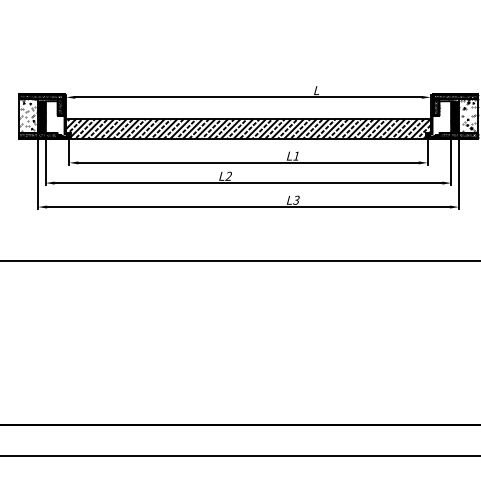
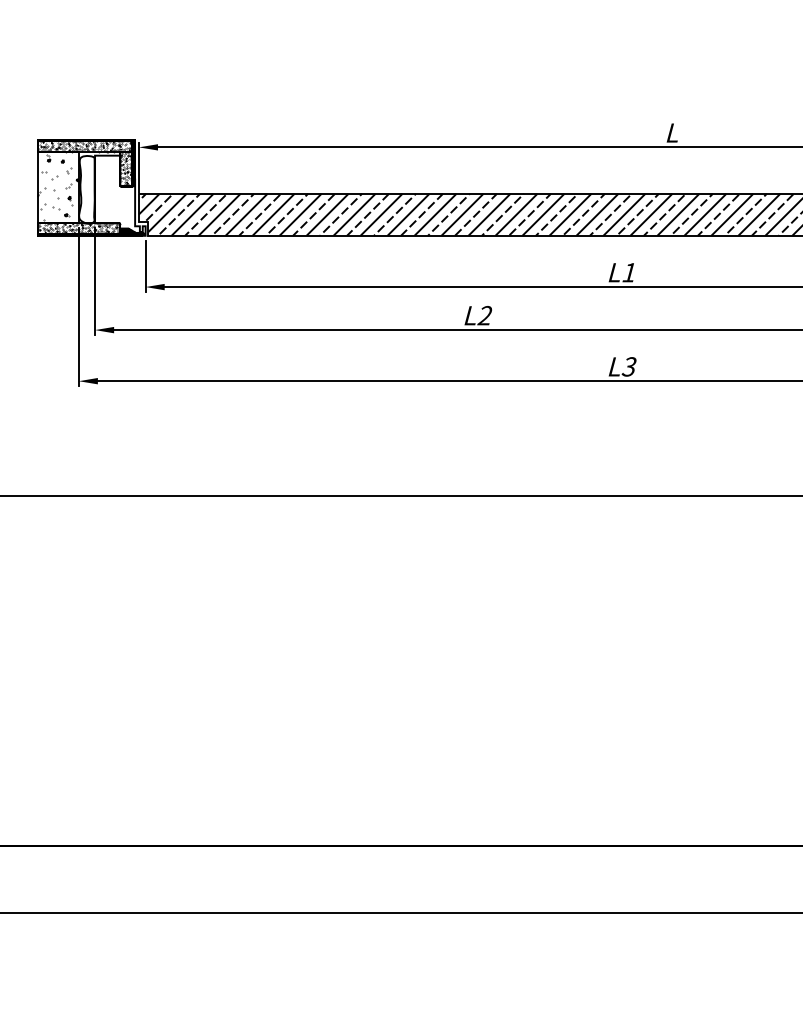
hatch: (41, 117) -> (85, 190), removed

